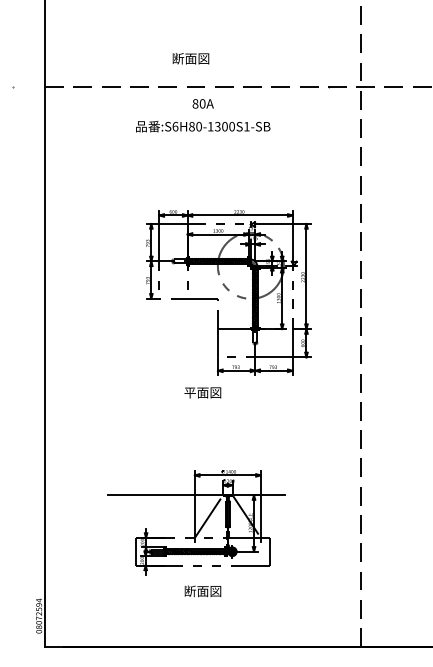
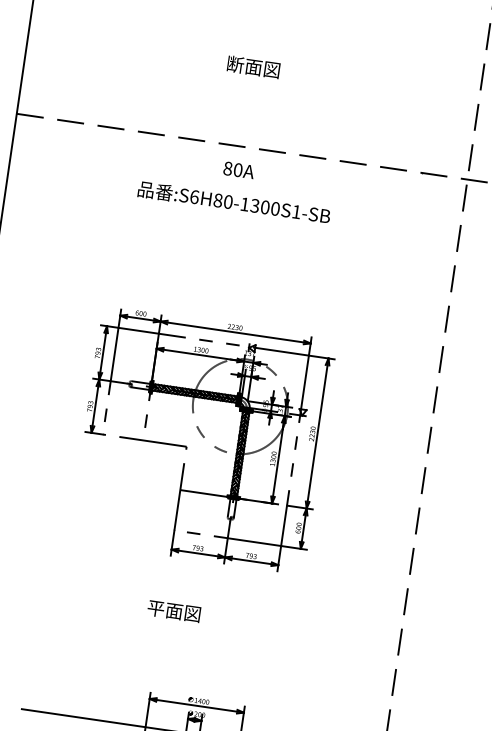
text: (190, 58) -> (253, 66), moved
part: (228, 292) -> (202, 440), moved
text: (202, 392) -> (173, 610), moved

